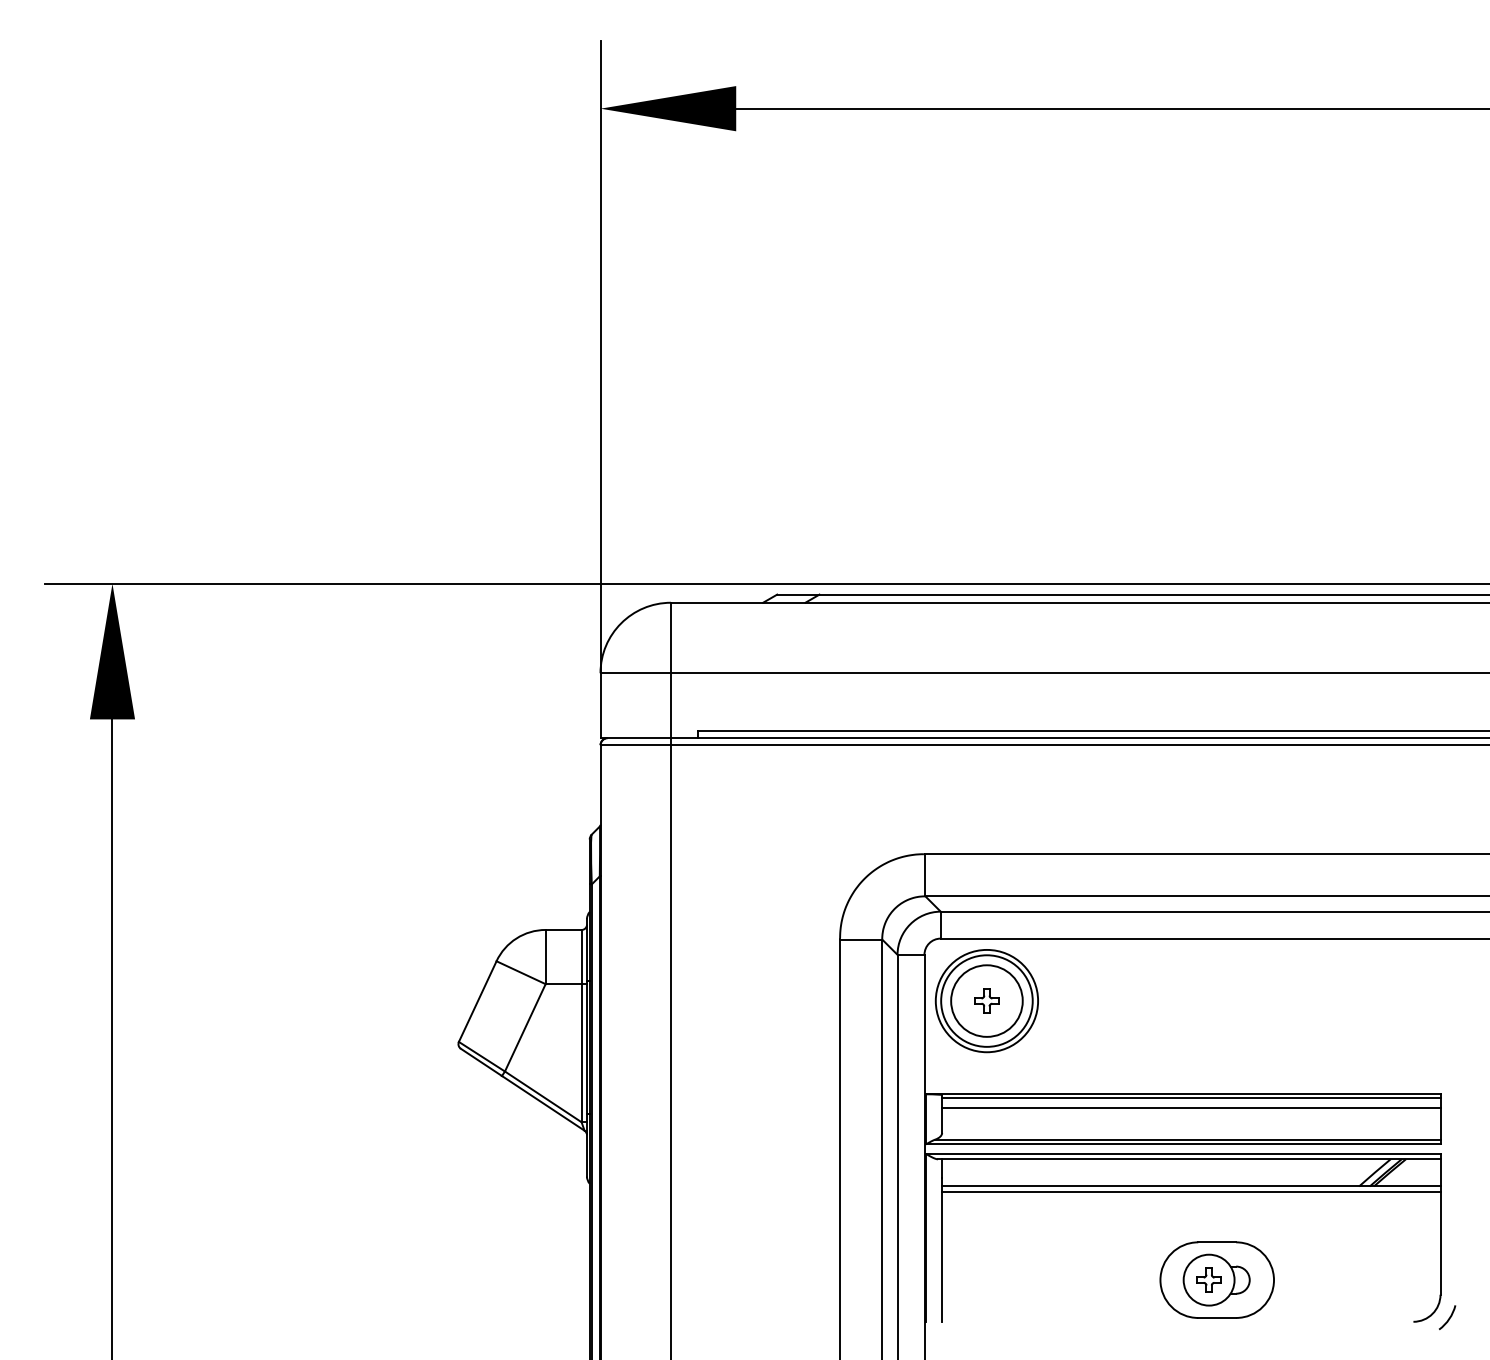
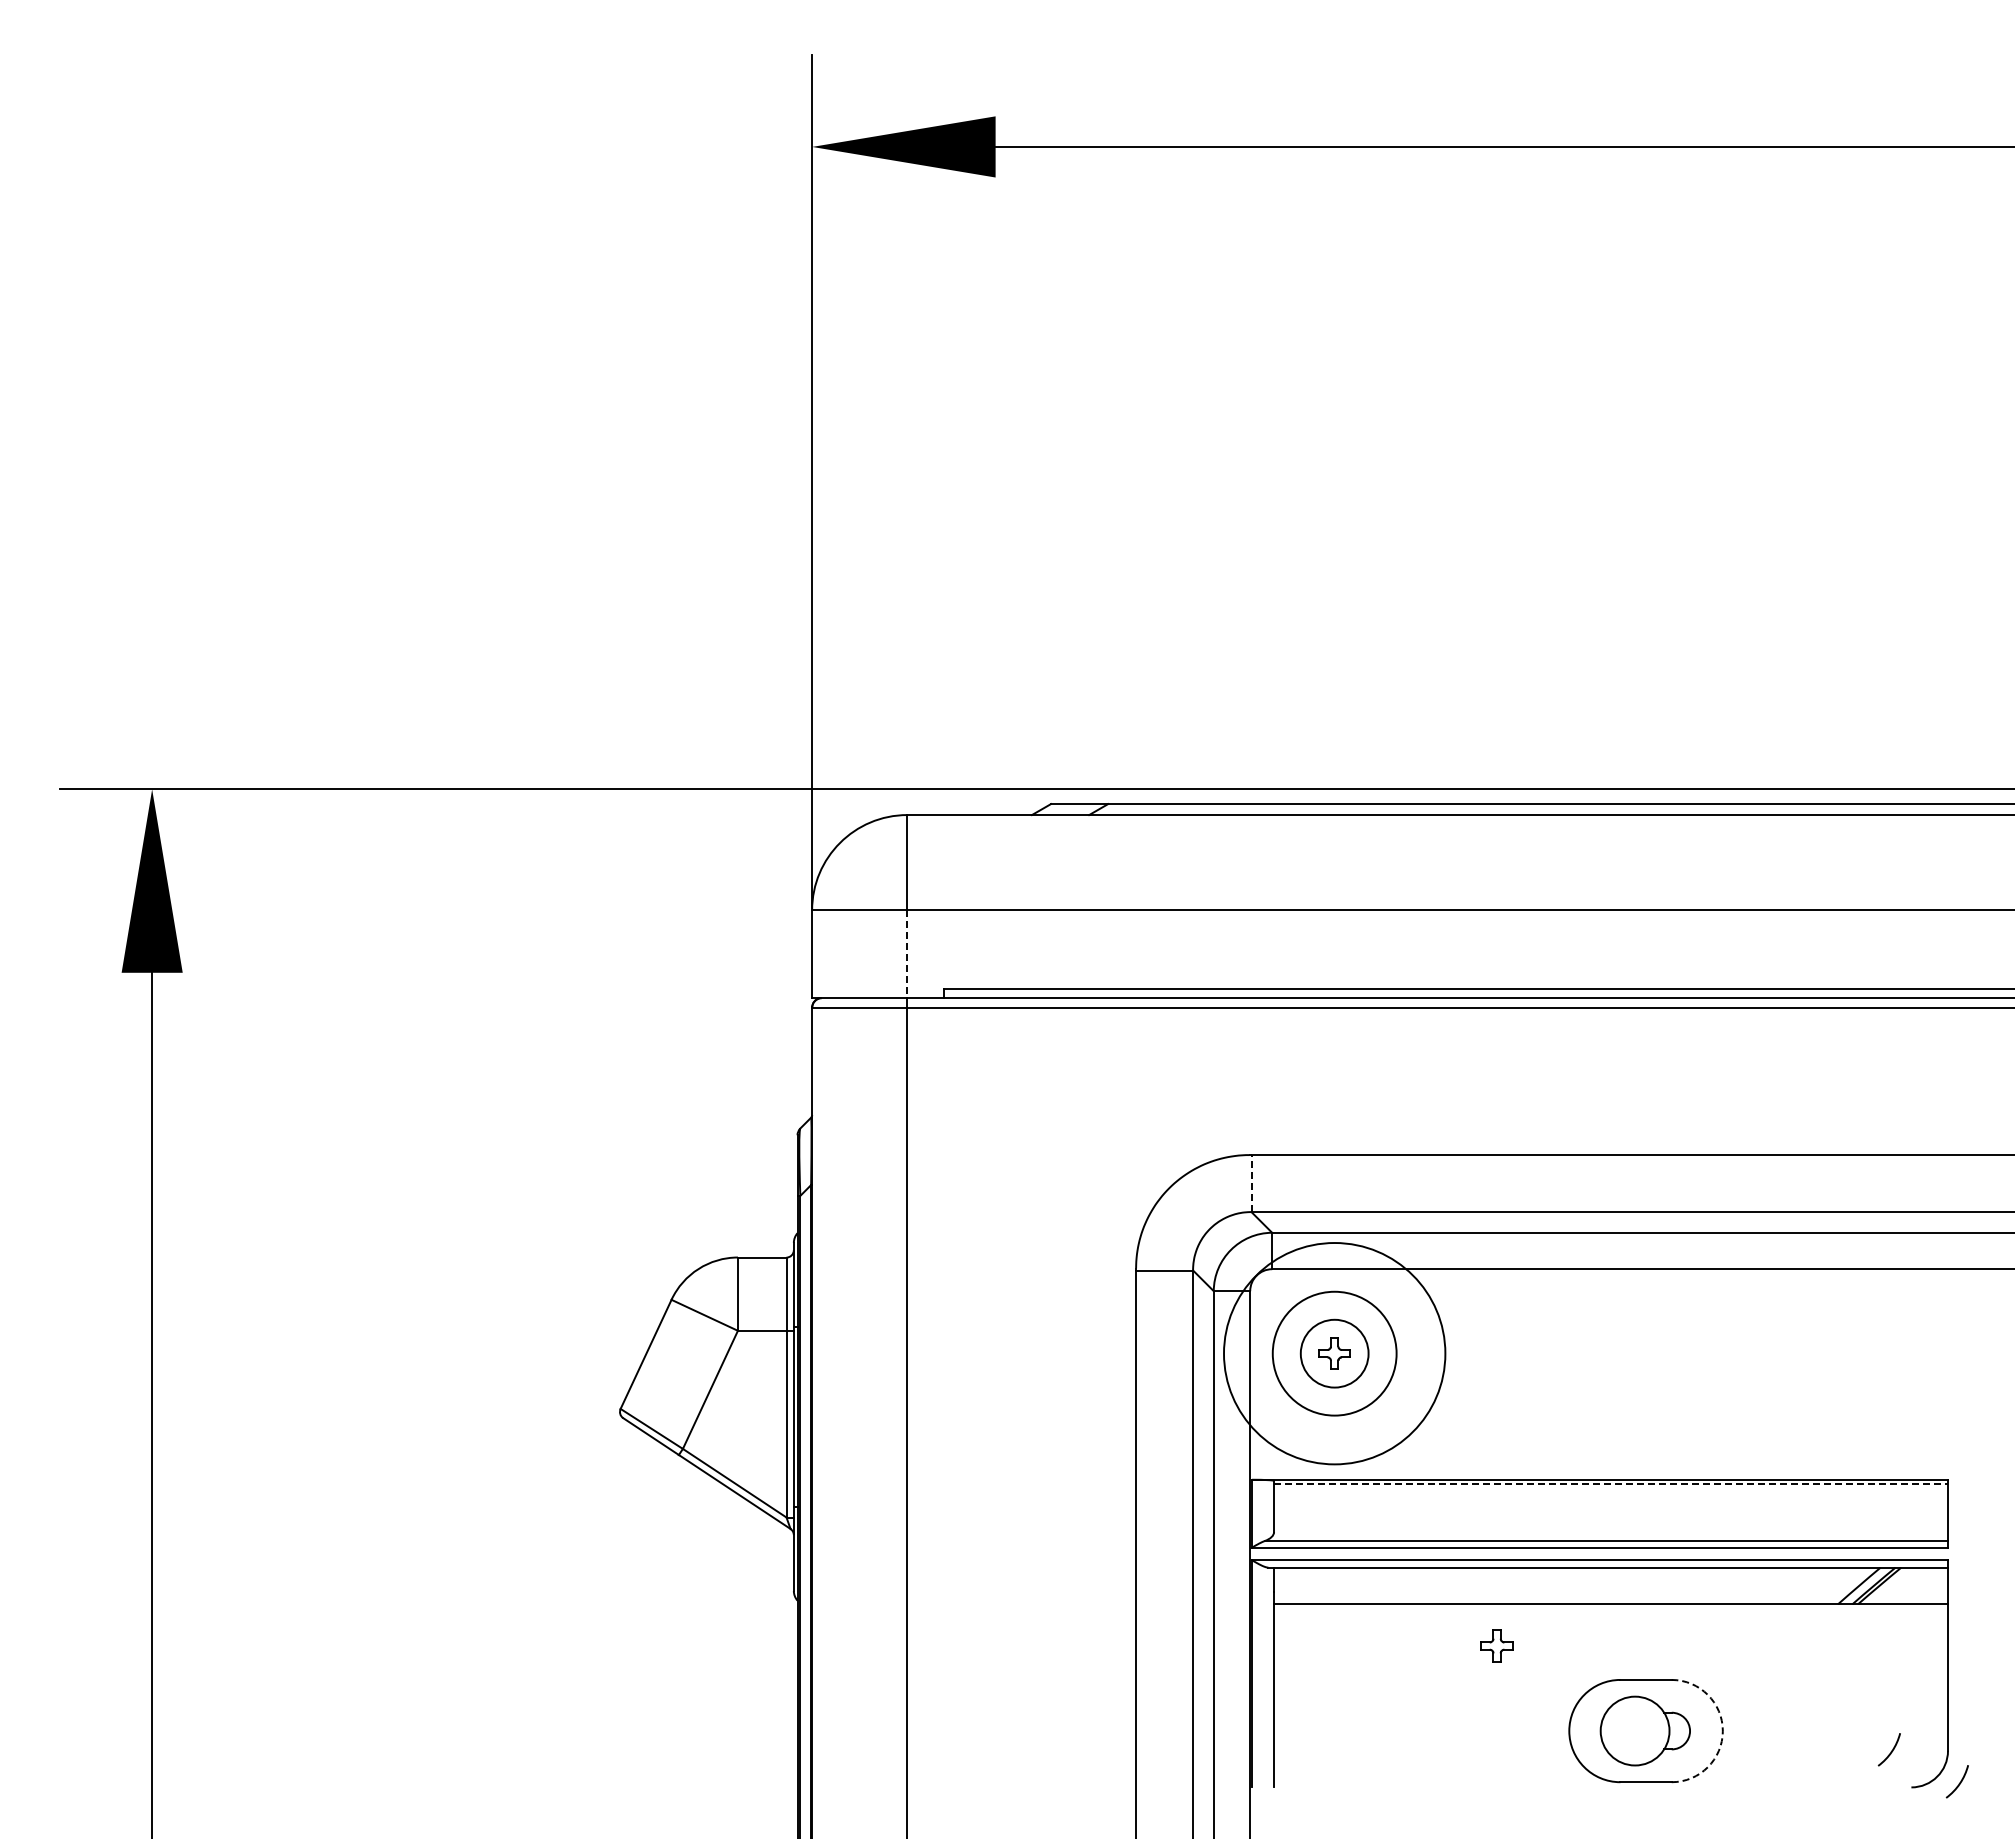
line: (671, 705) -> (907, 954), solid -> dashed
line: (925, 875) -> (1251, 1183), solid -> dashed
circle: (986, 1000) -> (1334, 1353), size x0.7
circle: (986, 1000) -> (1334, 1353), size x1.6
line: (1191, 1097) -> (1611, 1484), solid -> dashed
line: (1191, 1108) -> (1611, 1498), removed
line: (1191, 1191) -> (1611, 1611), removed
part: (1208, 1279) -> (1496, 1645), moved
arc: (1273, 1280) -> (1722, 1731), solid -> dashed
arc: (1397, 1295) -> (1890, 1751), added

